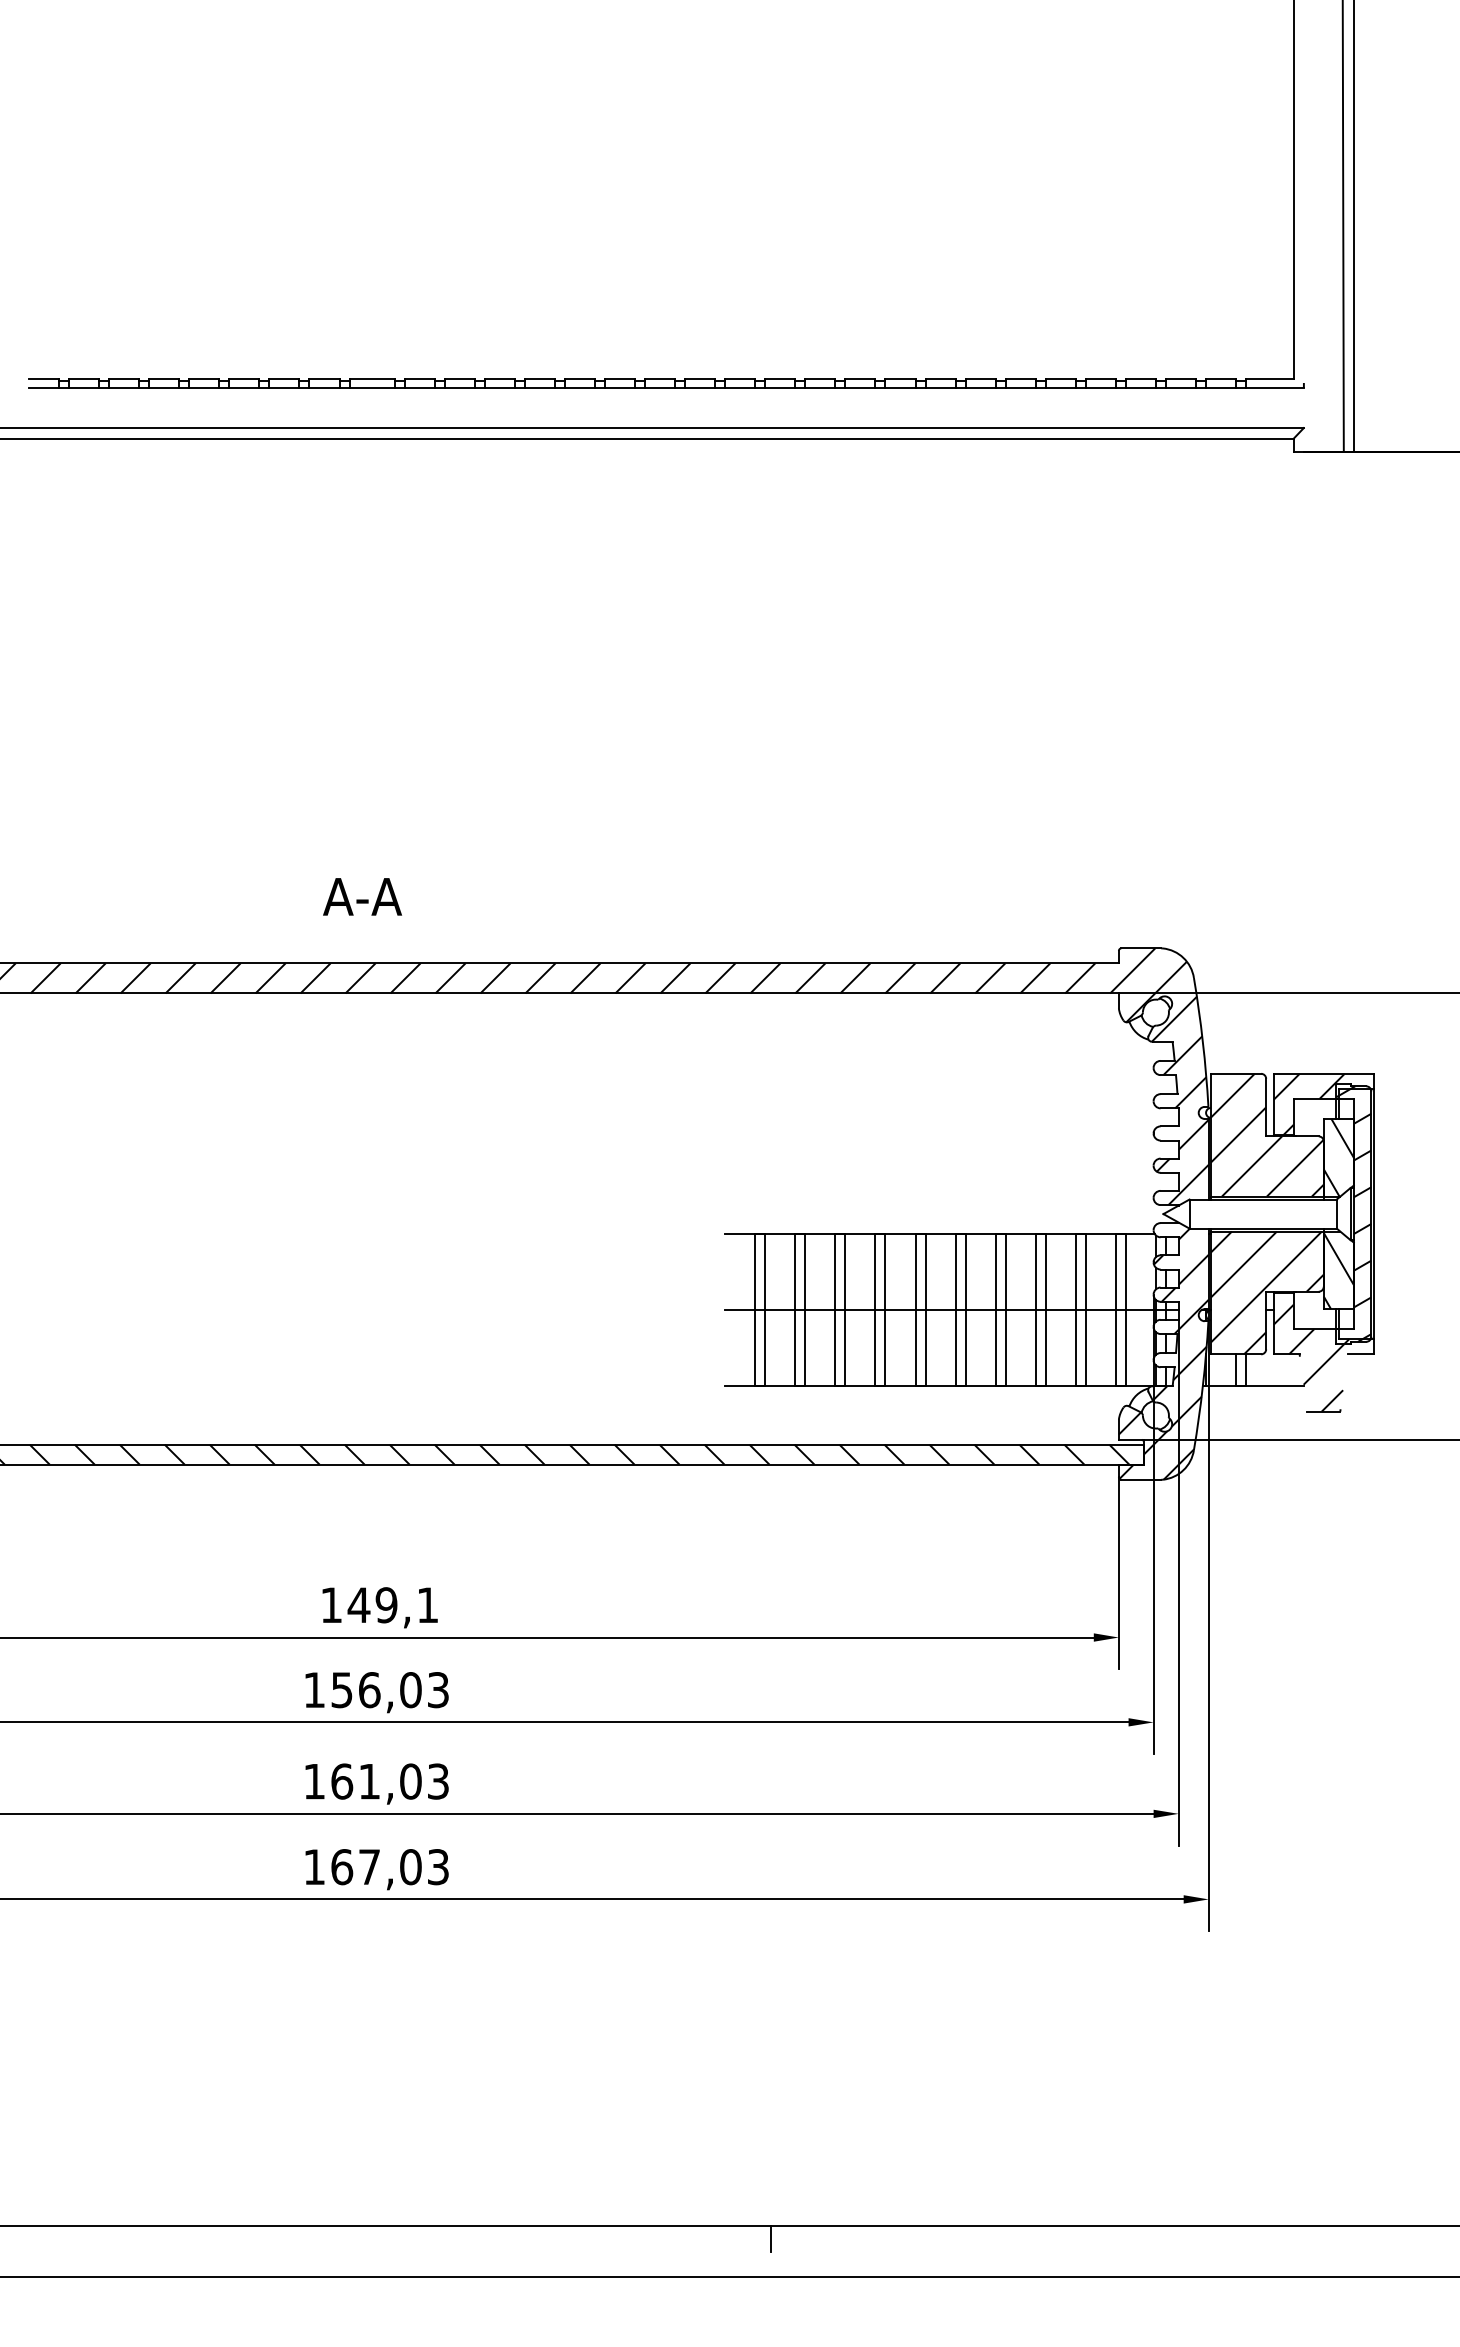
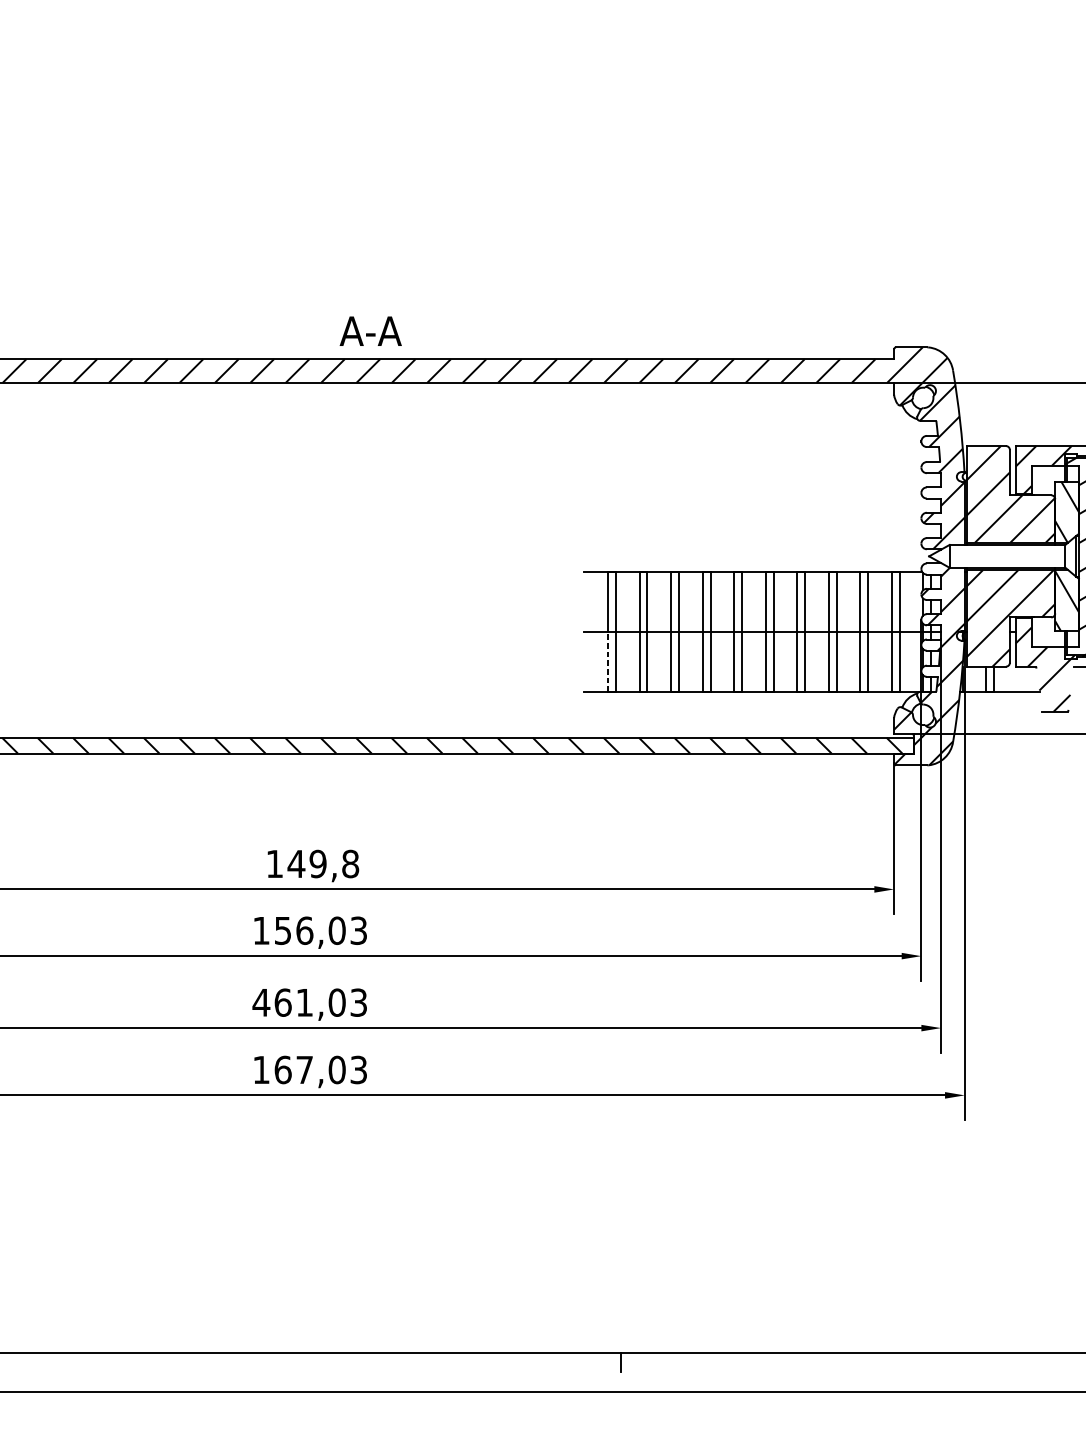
text: (362, 896) -> (370, 330), moved
line: (755, 1347) -> (608, 661), solid -> dashed
text: (427, 1605) -> (350, 864), 149,1 -> 149,8
text: (314, 1781) -> (261, 1002), 161,03 -> 461,03

